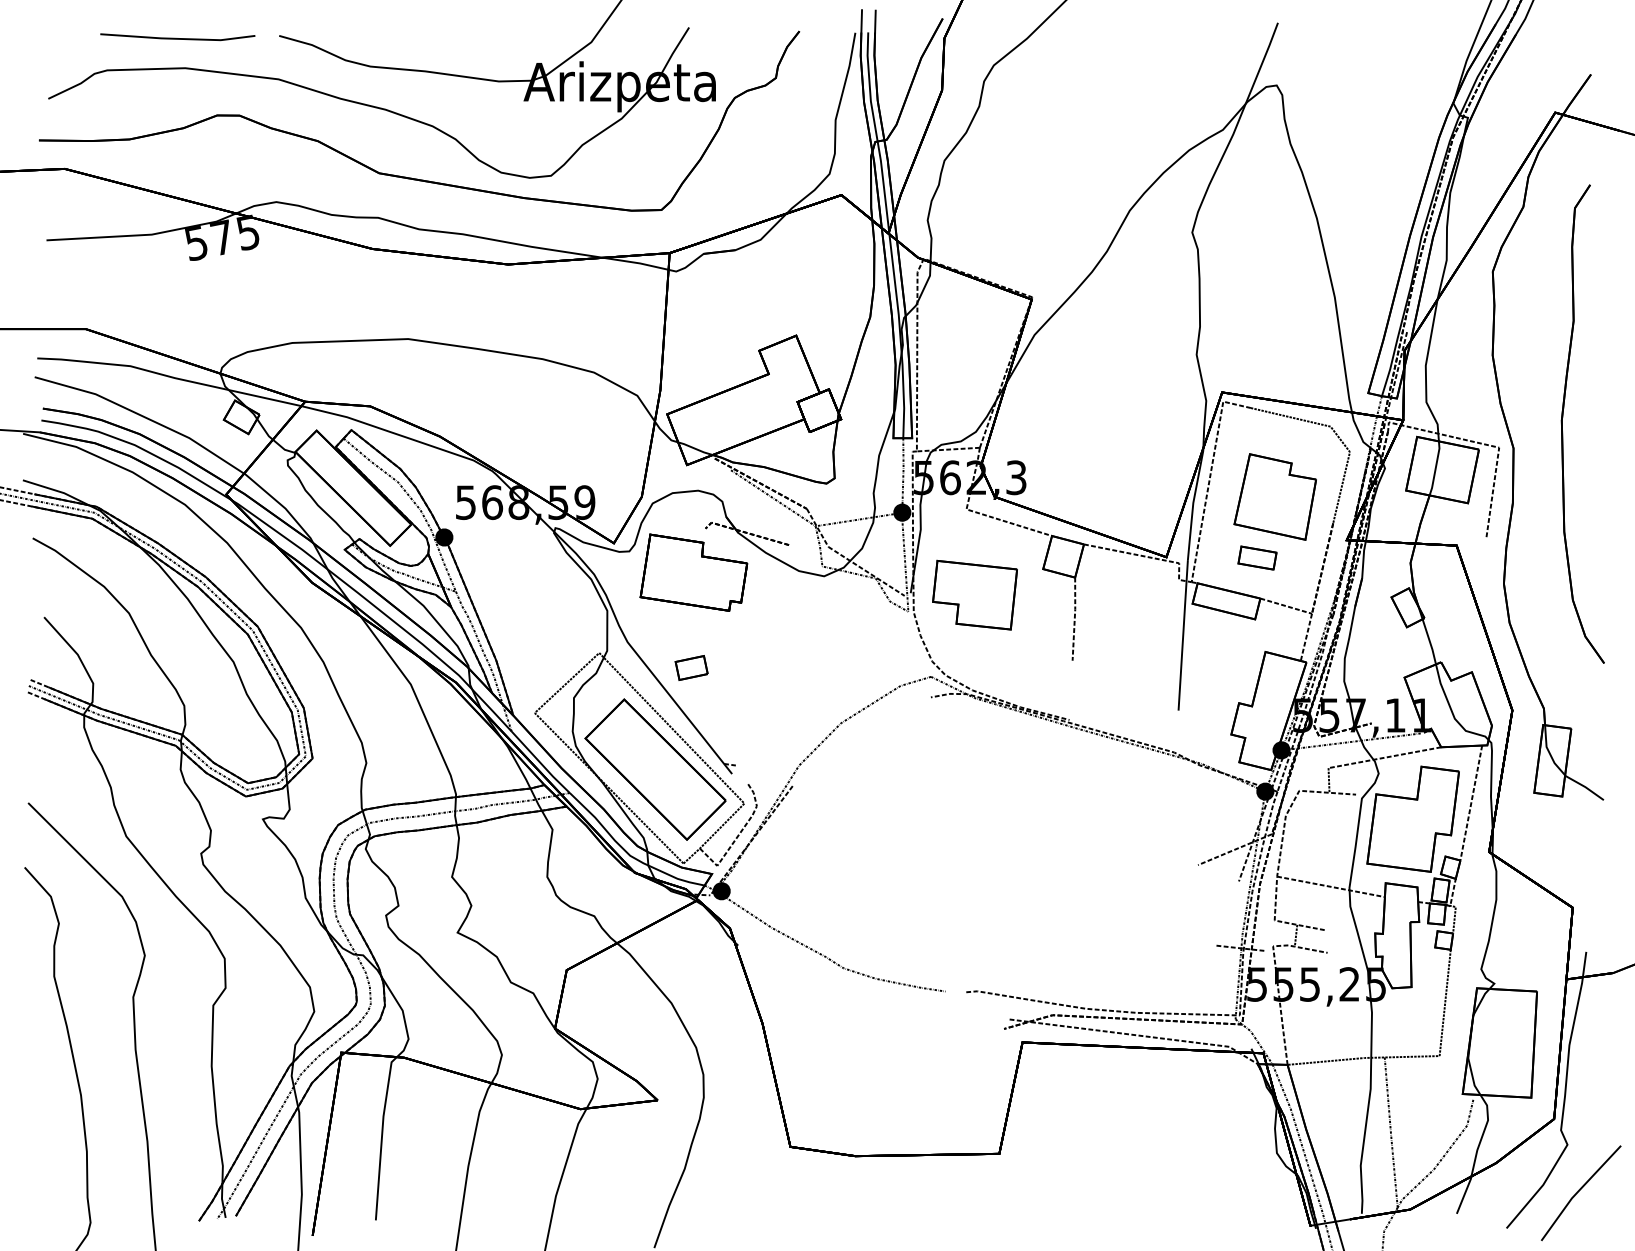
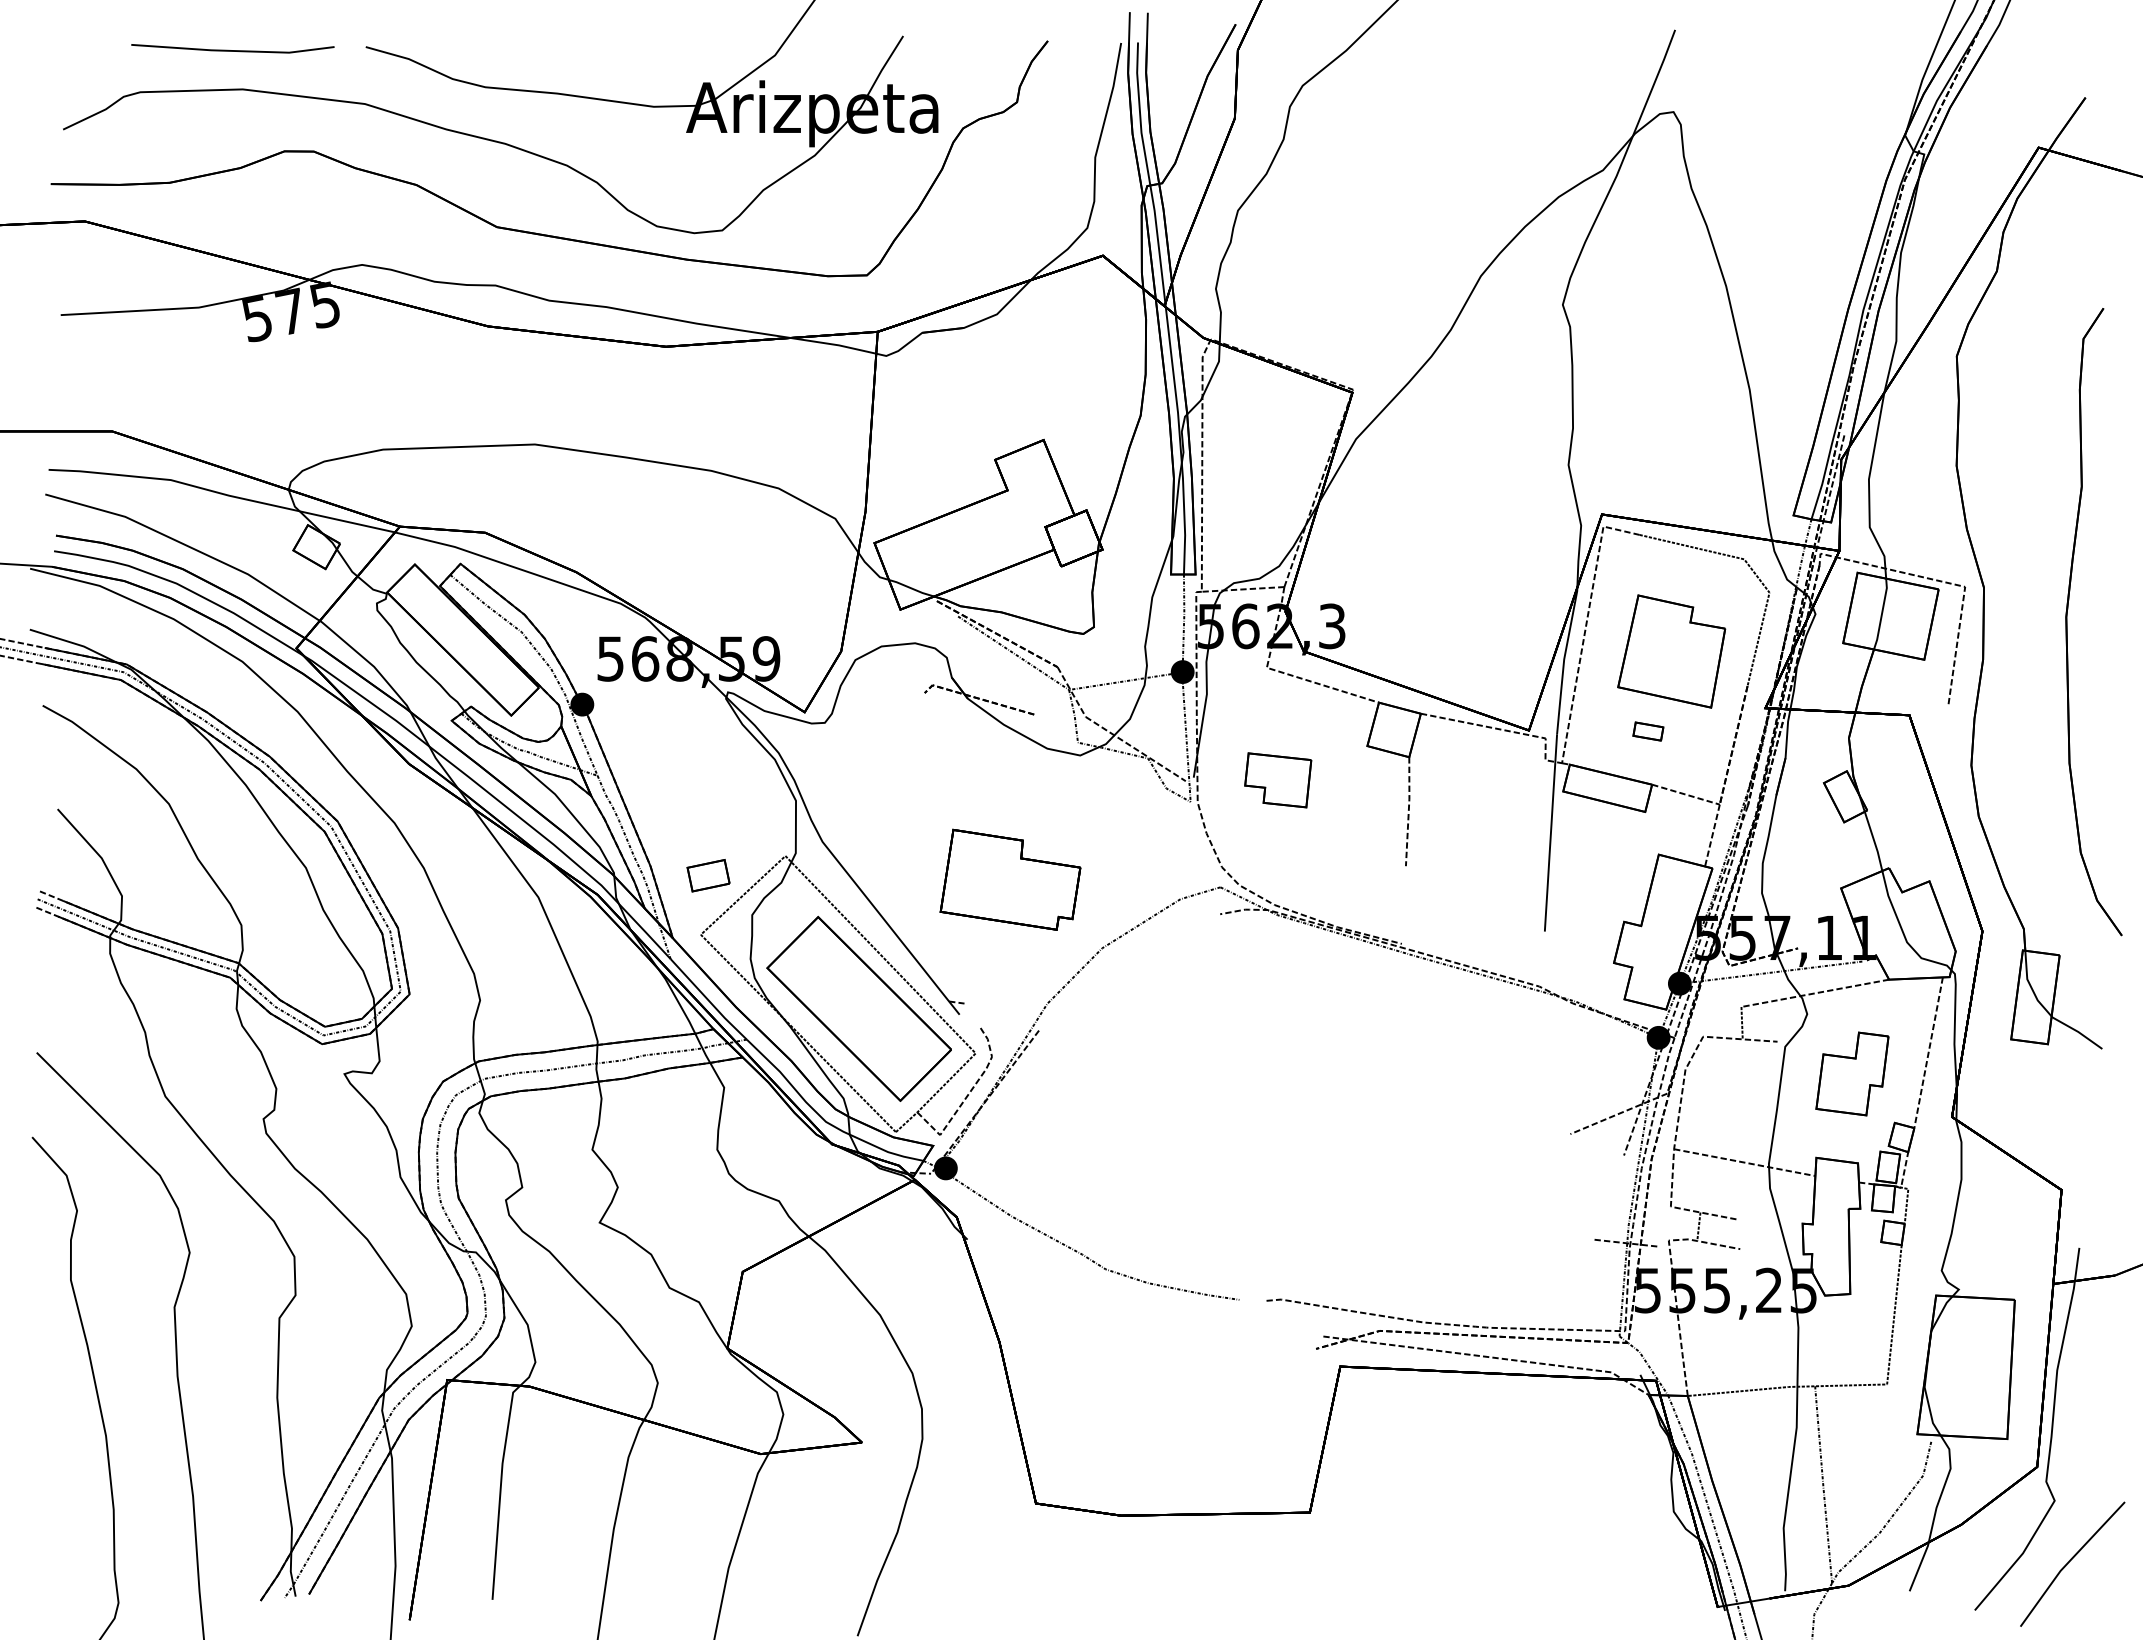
part: (1562, 424) -> (2067, 622), moved
part: (1257, 557) -> (1648, 731), size x0.6
part: (693, 572) -> (1010, 879), moved
part: (975, 595) -> (1278, 780), size x0.6
part: (691, 667) -> (708, 875), moved
part: (1413, 818) -> (1852, 1073), size x0.6

